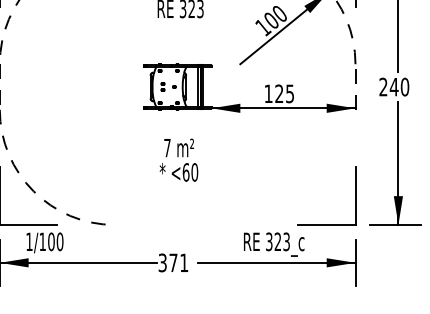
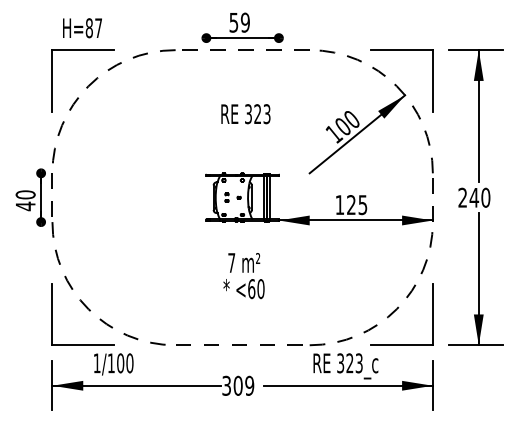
part: (233, 224) -> (302, 344), added
text: (44, 242) -> (113, 364), moved
text: (178, 262) -> (243, 385), 371 -> 309

